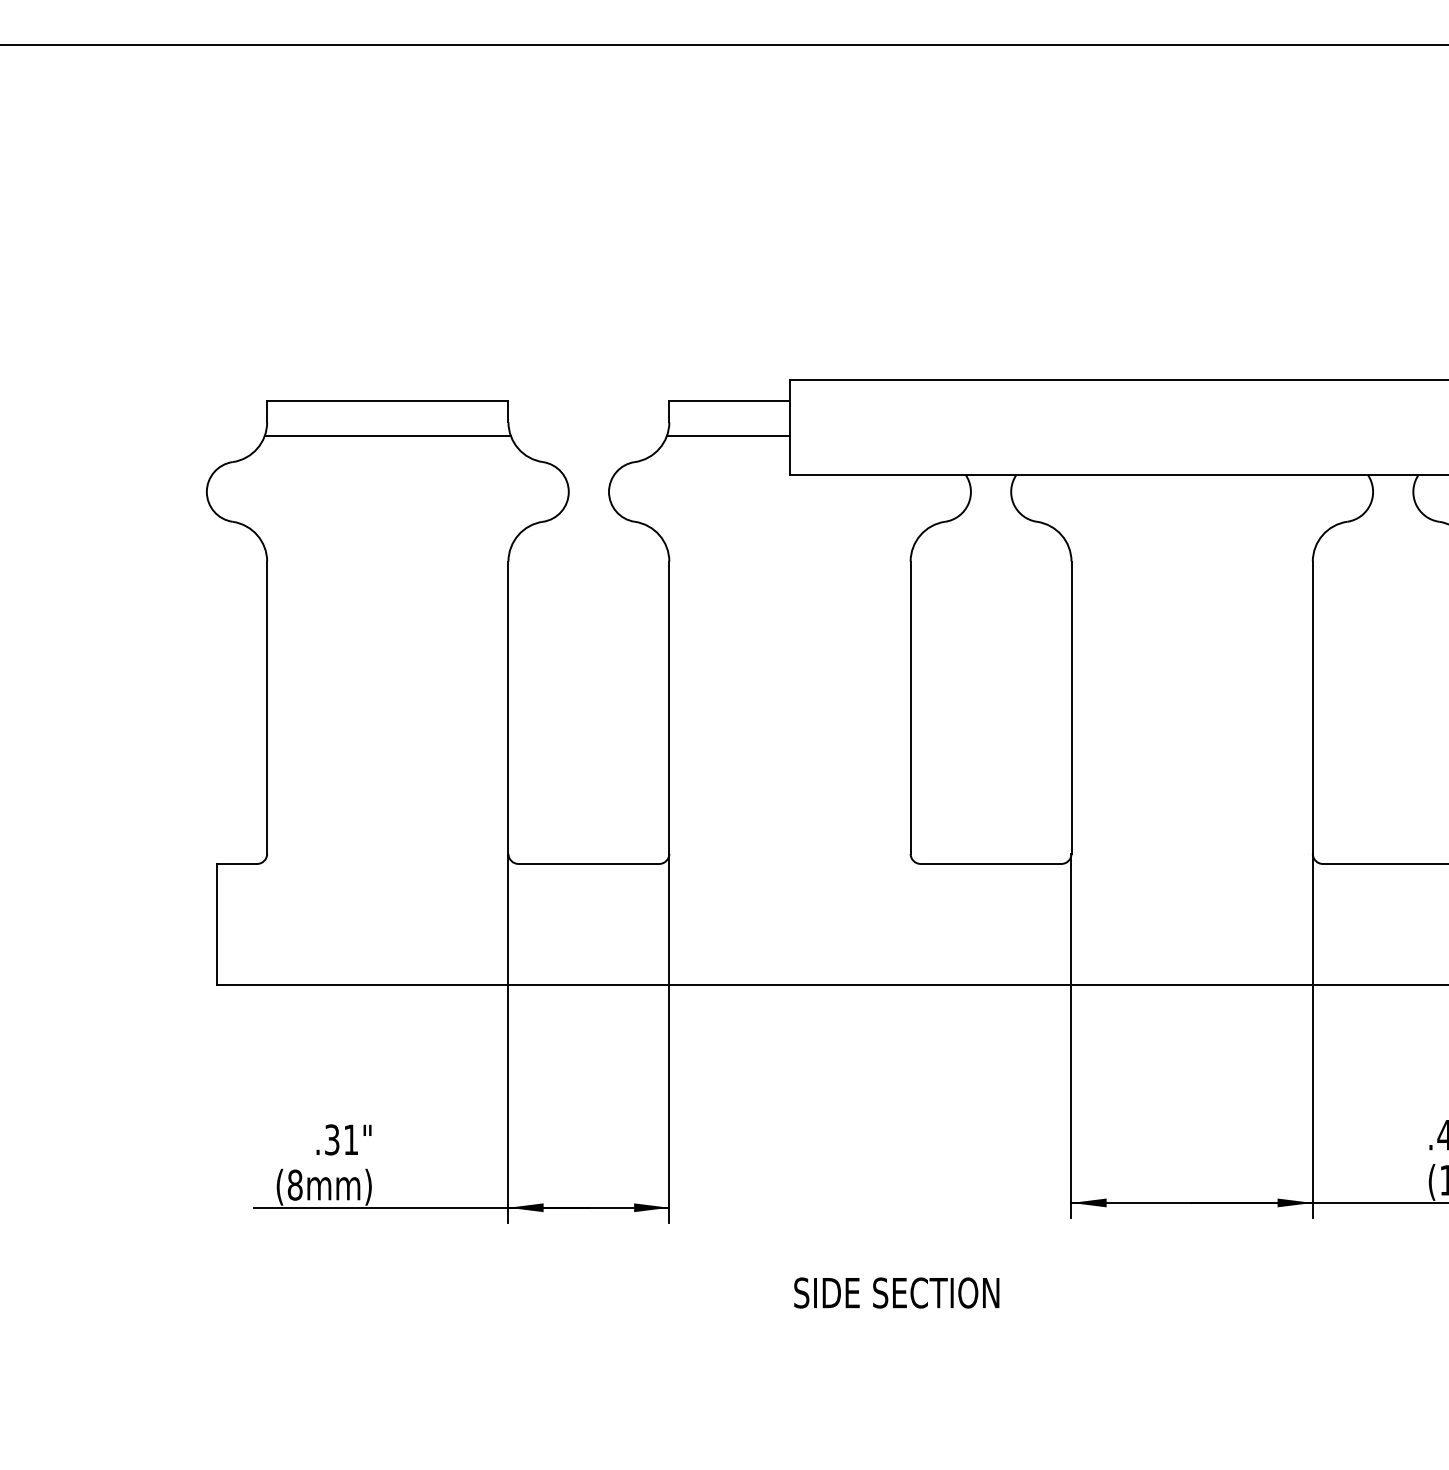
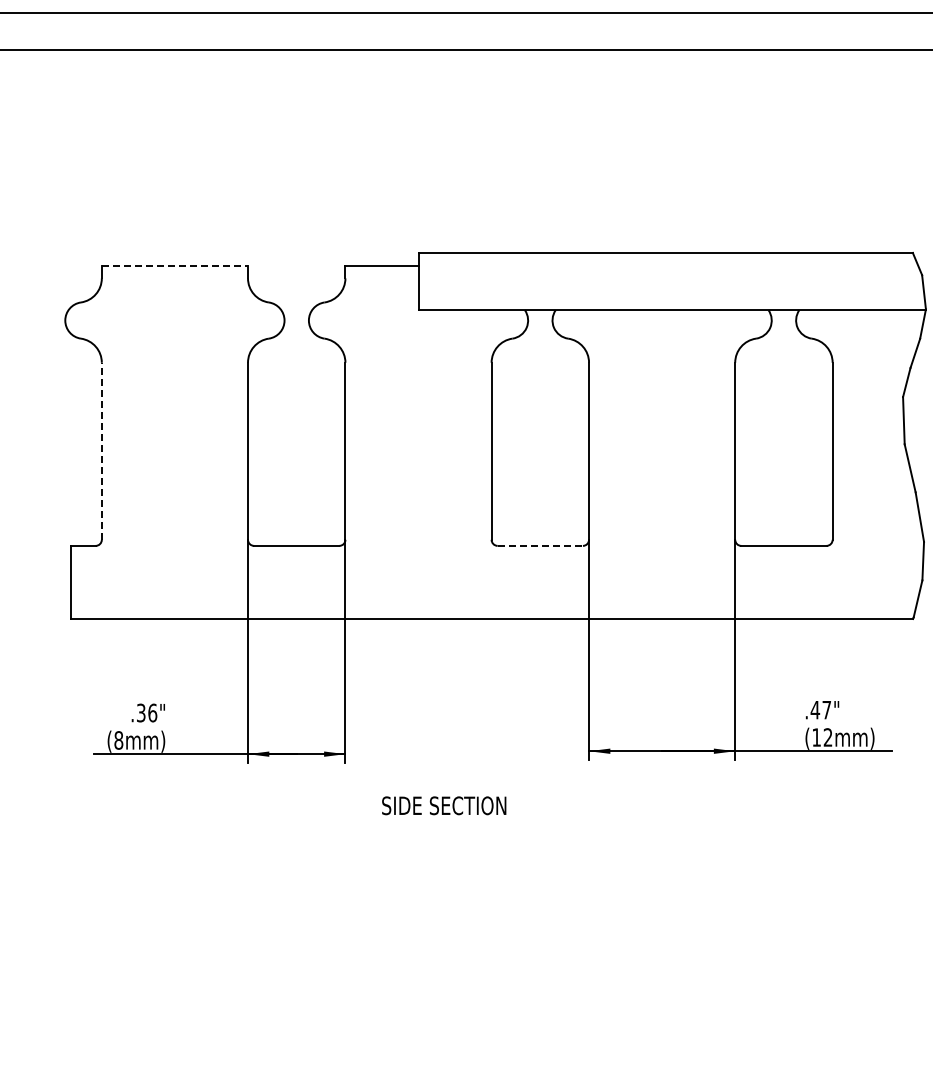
line: (388, 401) -> (175, 265), solid -> dashed
line: (387, 435) -> (174, 286), removed
line: (728, 435) -> (381, 286), removed
line: (266, 708) -> (101, 451), solid -> dashed
line: (991, 863) -> (540, 545), solid -> dashed
text: (350, 1138) -> (152, 712), .31" -> .36"
text: (897, 1292) -> (444, 805), moved

